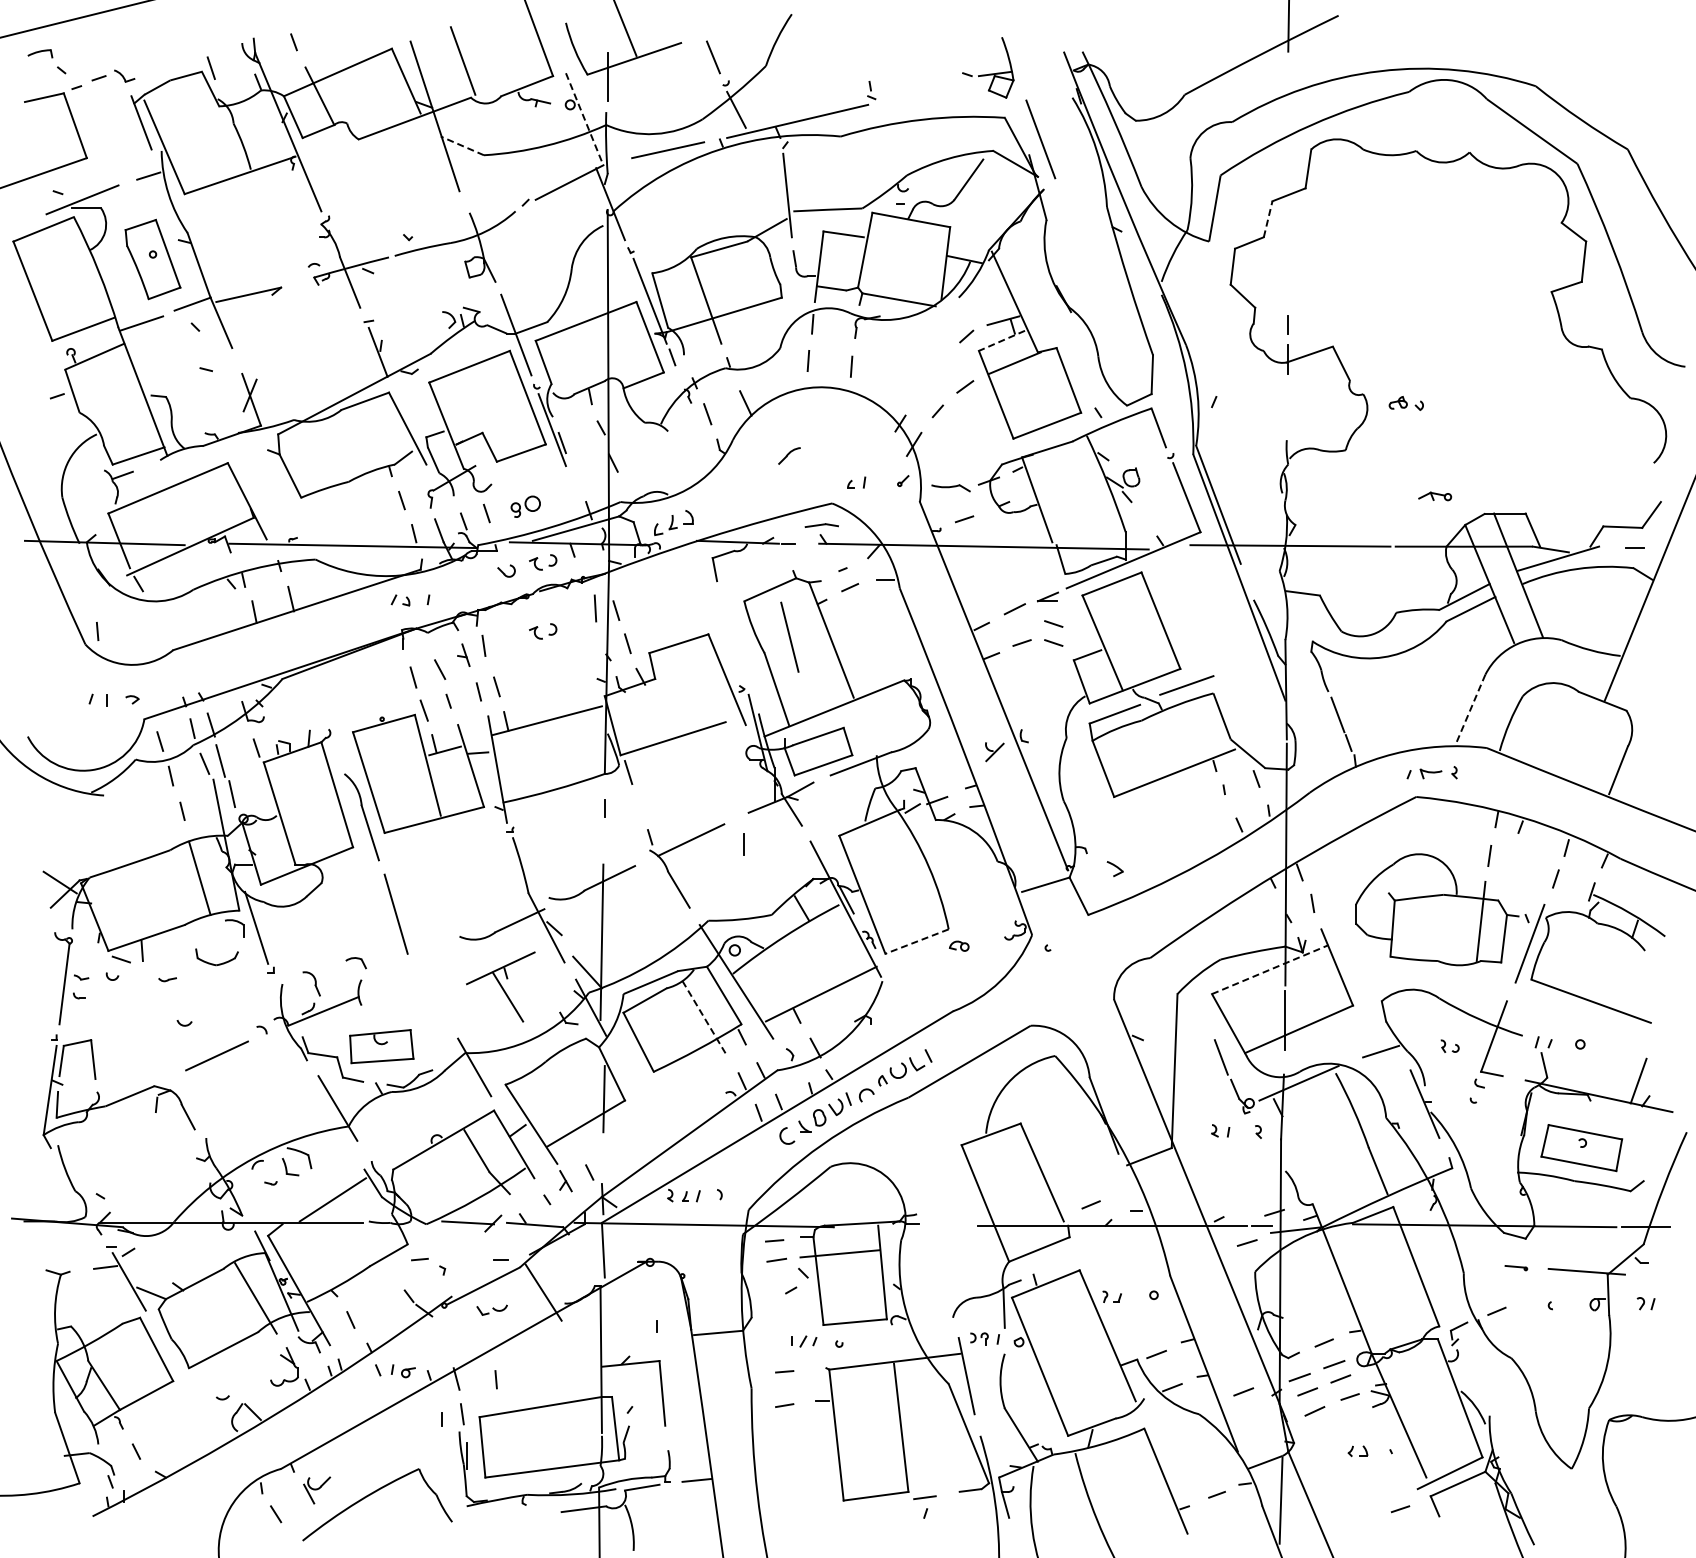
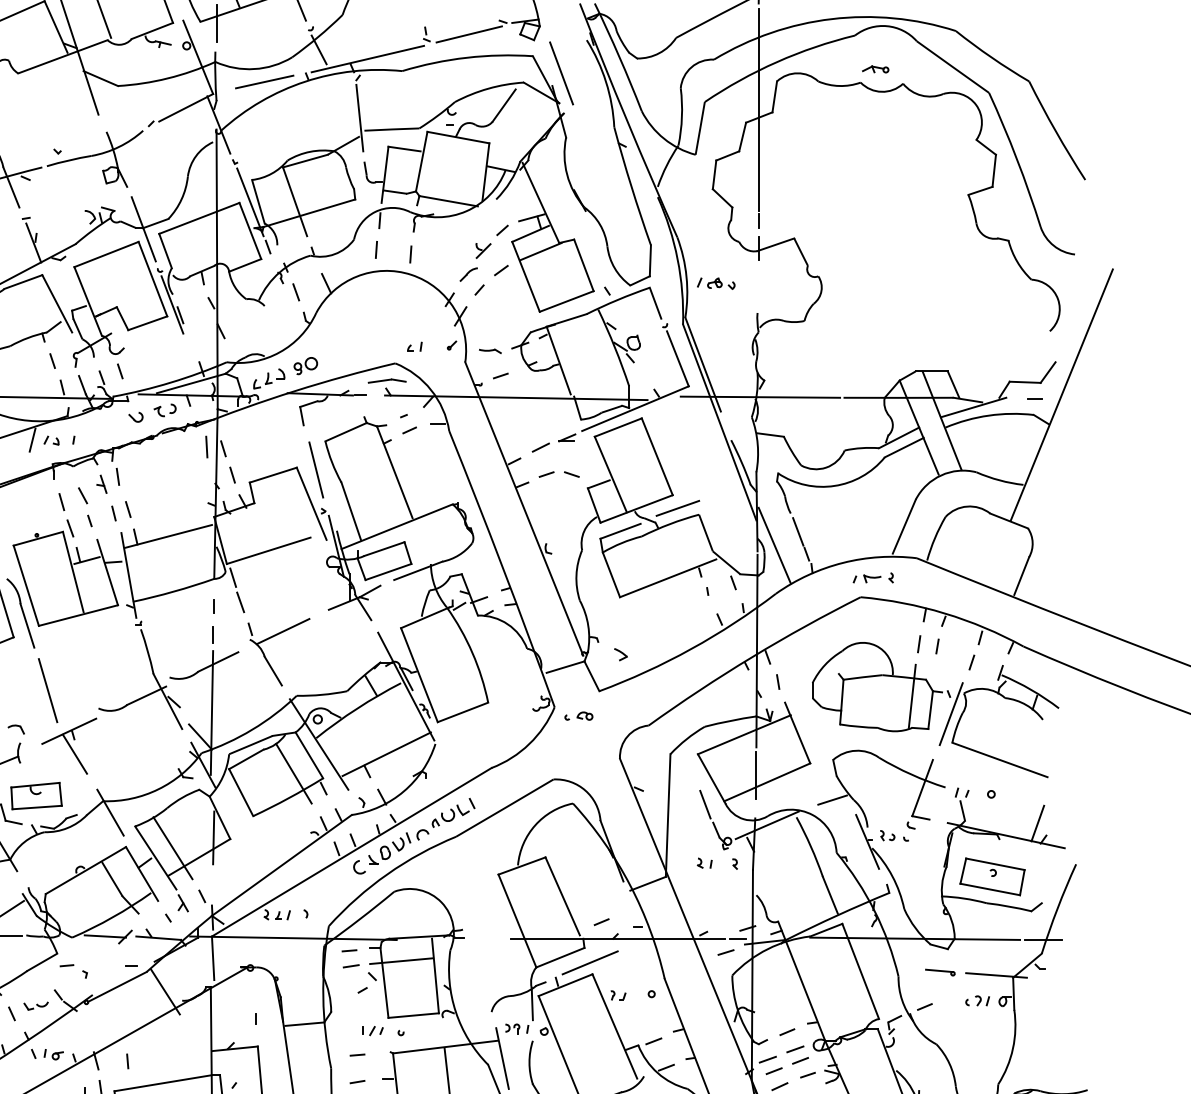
line: (924, 90) -> (468, 34), added
line: (584, 119) -> (198, 57), dashed -> solid
line: (462, 145) -> (100, 78), dashed -> solid
line: (1288, 185) -> (758, 110), added
line: (1268, 218) -> (742, 136), dashed -> solid
line: (1001, 341) -> (530, 234), dashed -> solid
part: (1405, 403) -> (720, 283), moved
part: (789, 455) -> (468, 274), moved
part: (951, 488) -> (490, 351), size x0.71
part: (1435, 496) -> (875, 69), moved
part: (525, 506) -> (305, 365), moved
part: (821, 525) -> (386, 380), size x1.43
line: (376, 599) -> (32, 439), added
line: (1053, 623) -> (571, 459), removed
part: (543, 631) -> (165, 465), removed
line: (789, 636) -> (315, 469), moved
line: (1471, 708) -> (904, 526), dashed -> solid
line: (1308, 731) -> (774, 545), added
part: (994, 752) -> (483, 251), moved
line: (637, 803) -> (240, 602), added
line: (743, 844) -> (212, 635), moved
line: (1512, 858) -> (937, 646), added
line: (917, 941) -> (463, 712), dashed -> solid
part: (959, 945) -> (585, 715), moved
line: (1270, 969) -> (744, 734), dashed -> solid
part: (500, 986) -> (69, 745), moved
line: (704, 1018) -> (293, 773), dashed -> solid
part: (1449, 1045) -> (887, 835), moved
line: (552, 1111) -> (172, 847), added
line: (1076, 1255) -> (590, 962), added
part: (1516, 1267) -> (940, 972), size x1.67
part: (1645, 1303) -> (981, 1000), moved
part: (491, 1309) -> (35, 1005), moved
line: (1243, 1391) -> (723, 1070), removed

